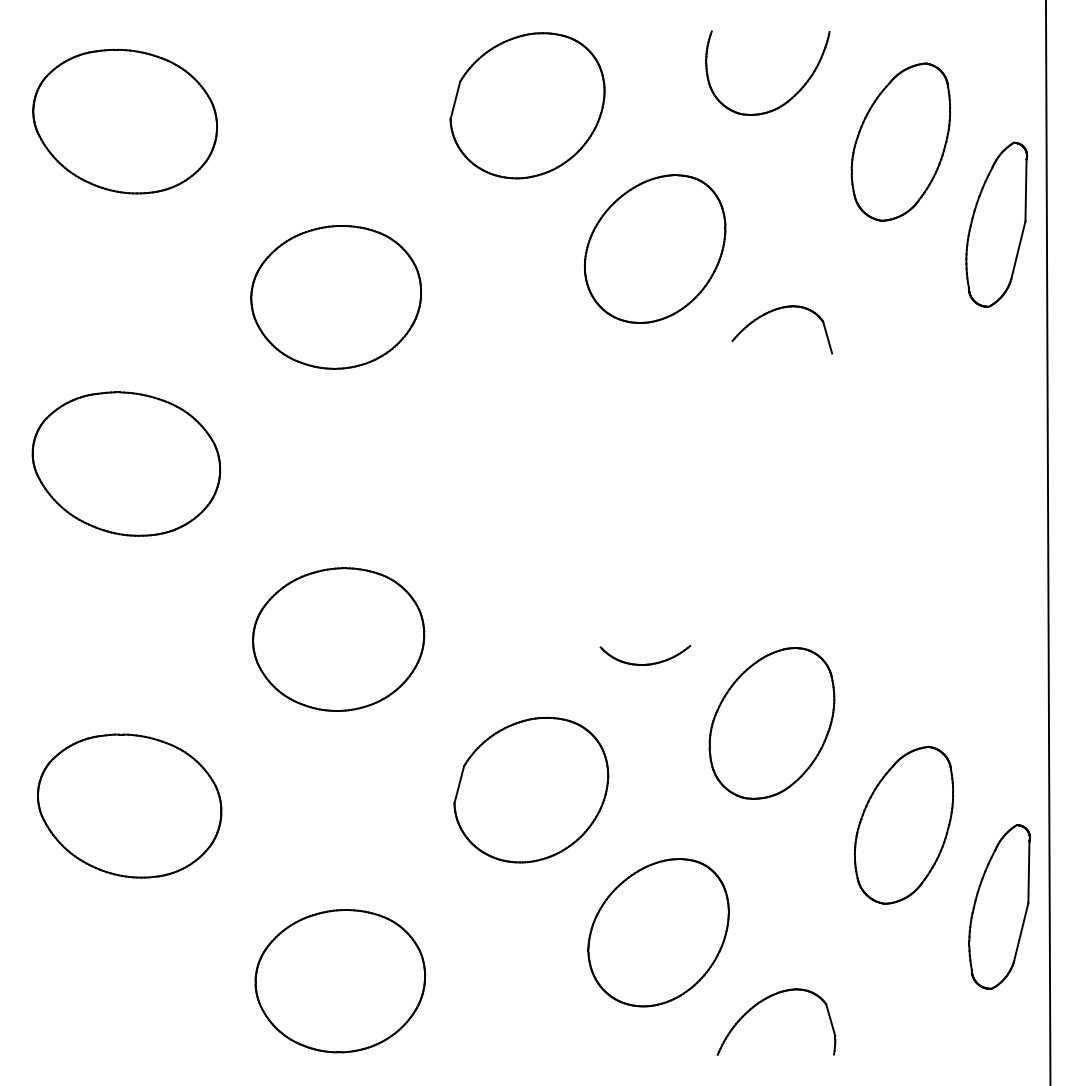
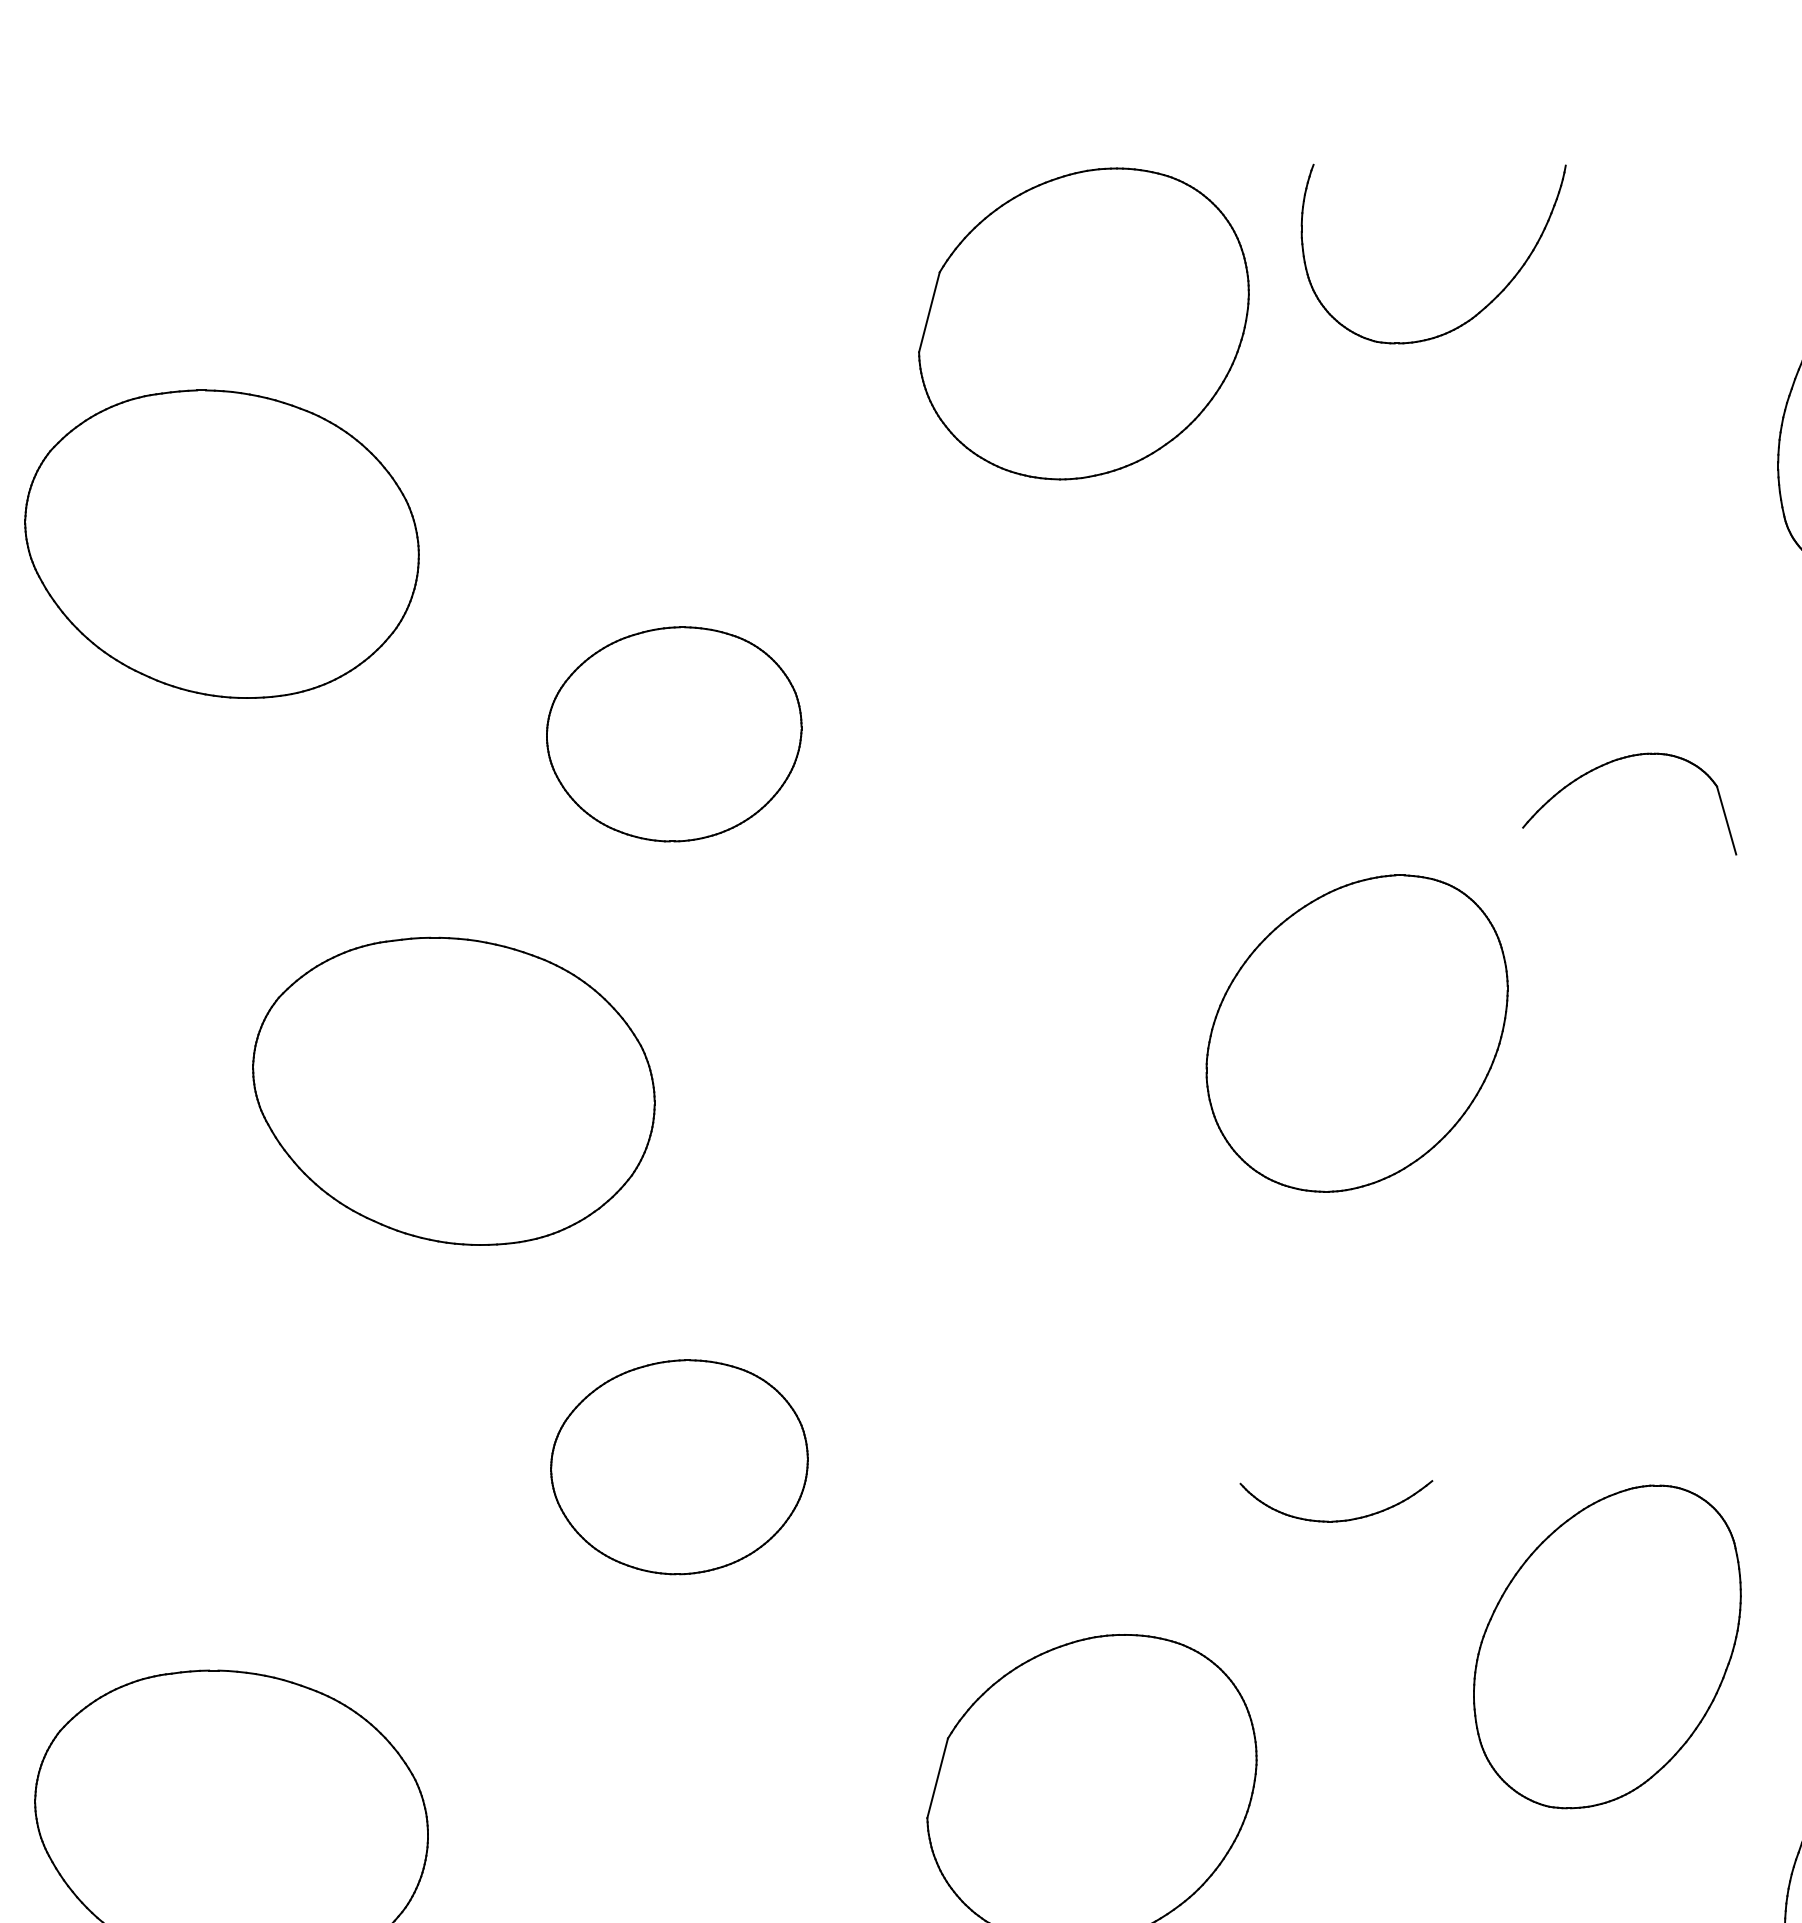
part: (788, 99) -> (1477, 310), moved
part: (124, 121) -> (220, 543), moved
part: (655, 248) -> (1357, 1032), moved
part: (336, 297) -> (674, 734), size x0.7
part: (126, 463) -> (454, 1090), moved
part: (338, 639) -> (678, 1467), size x0.7

